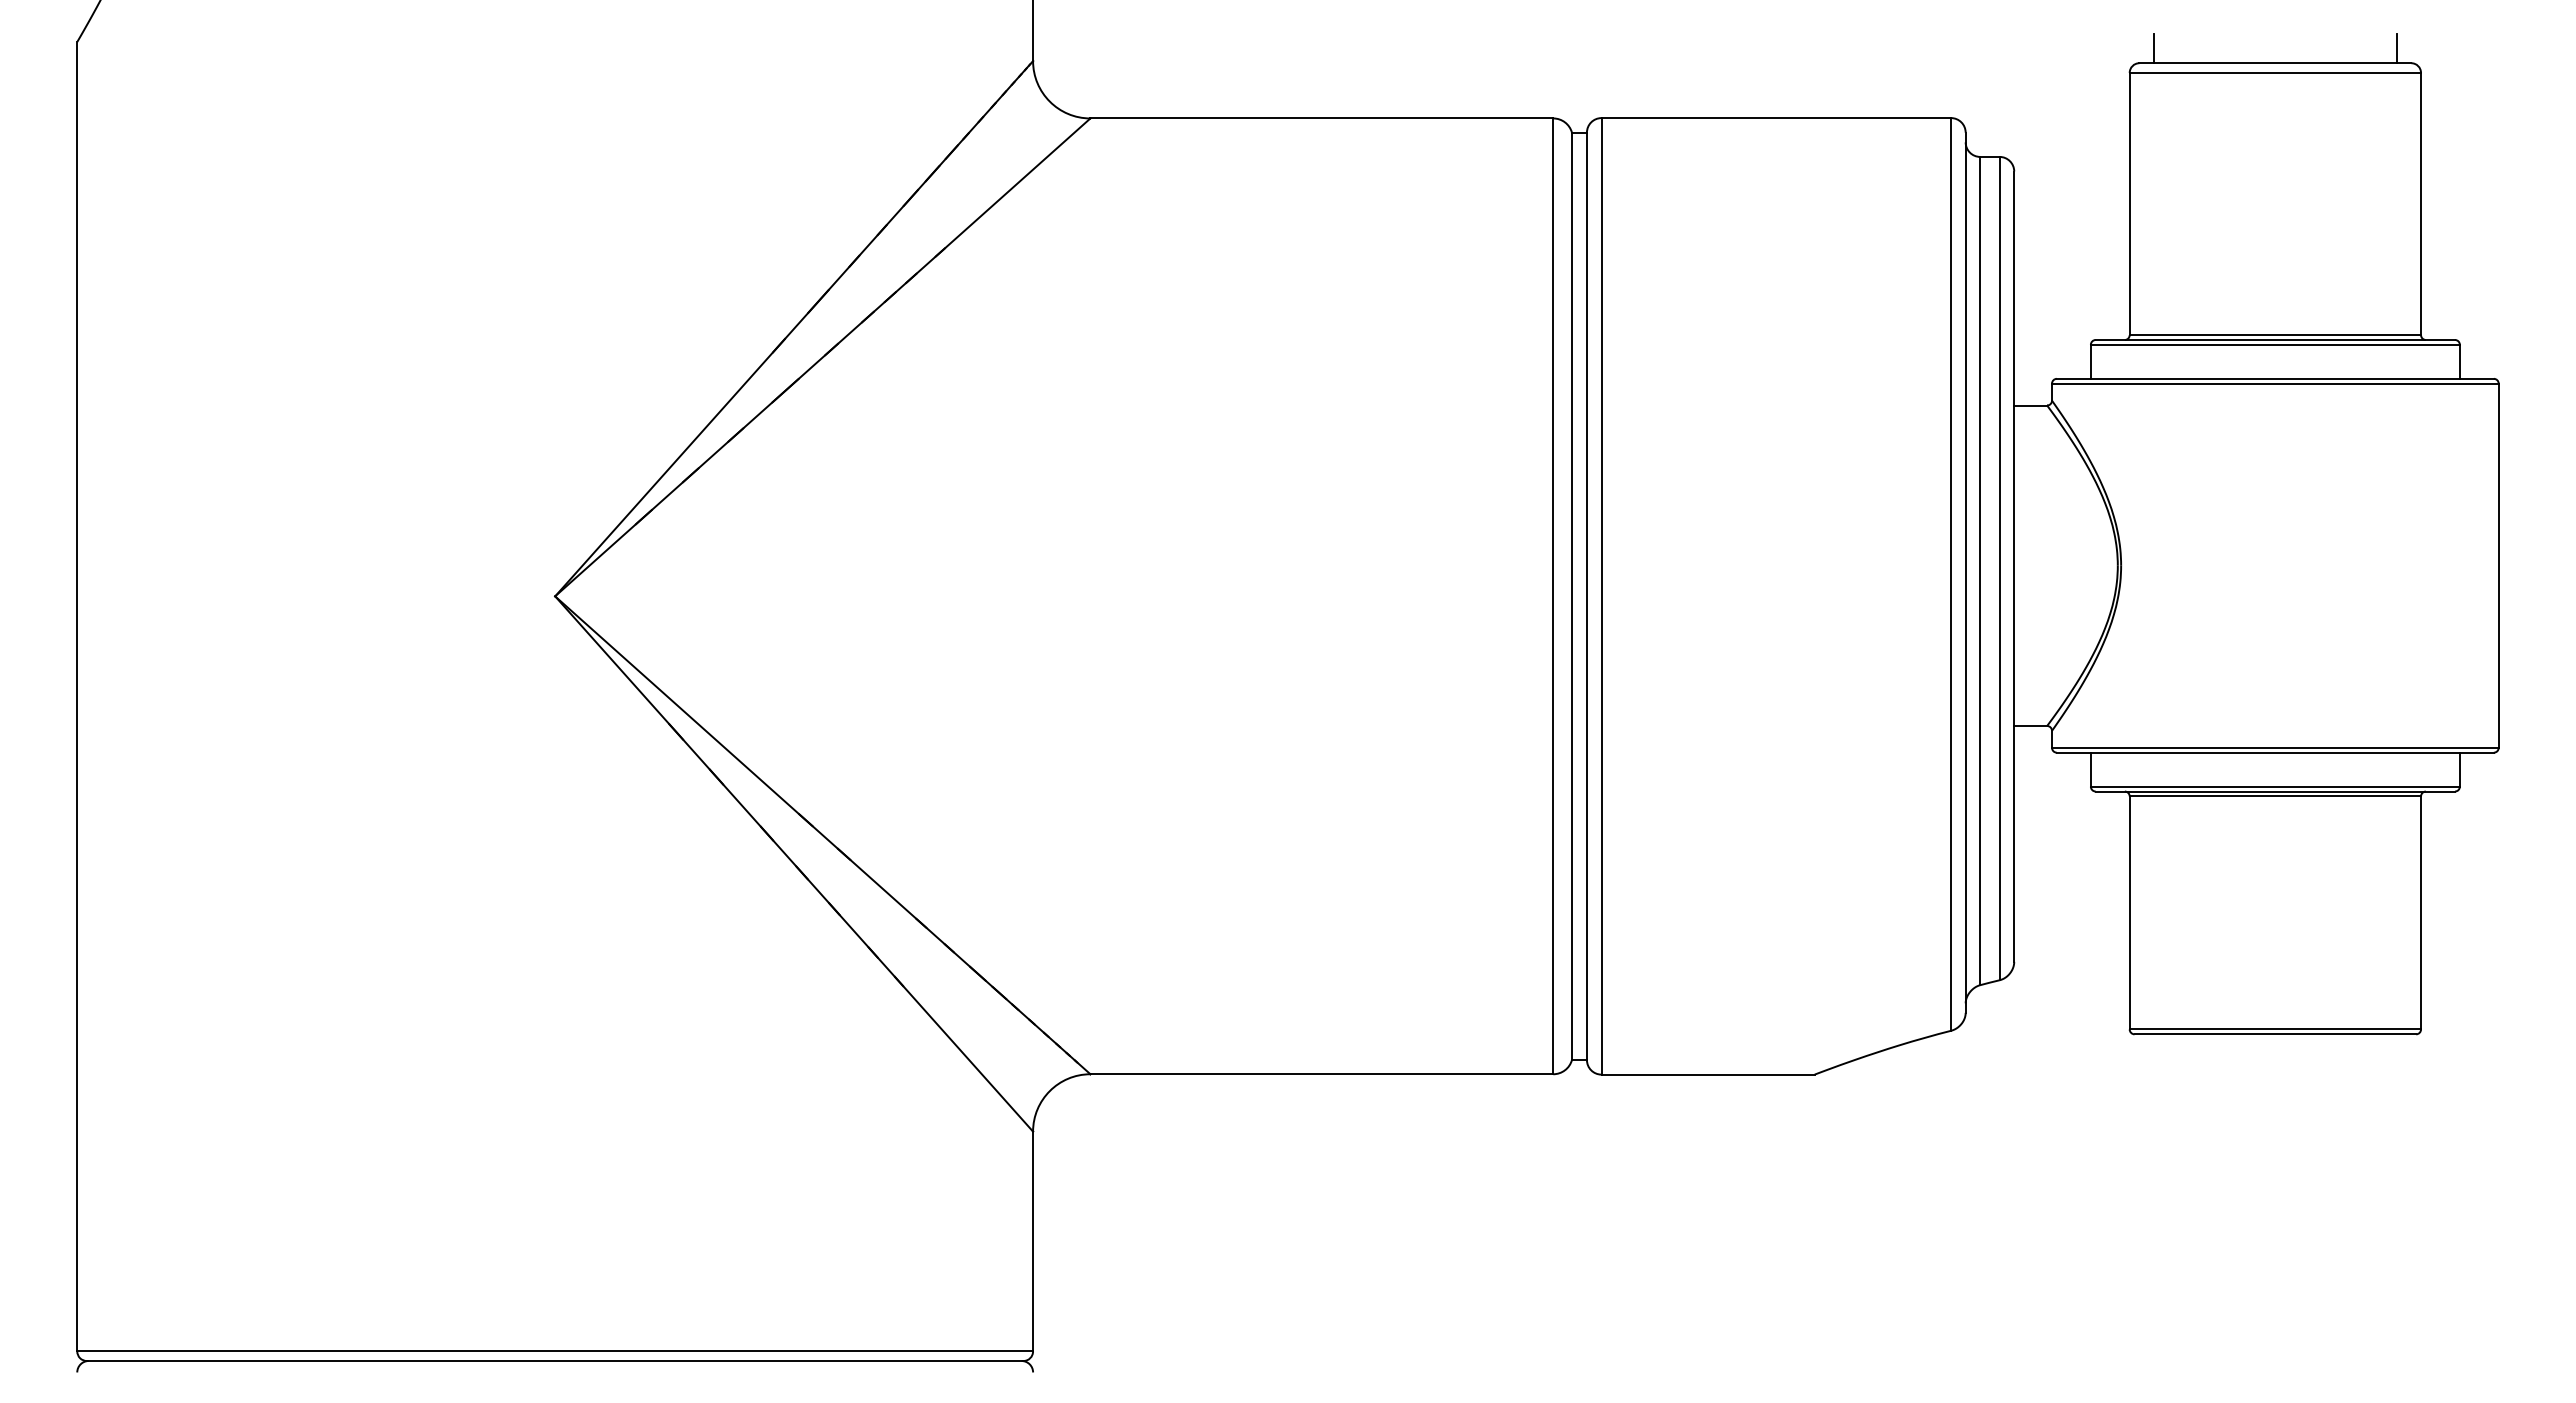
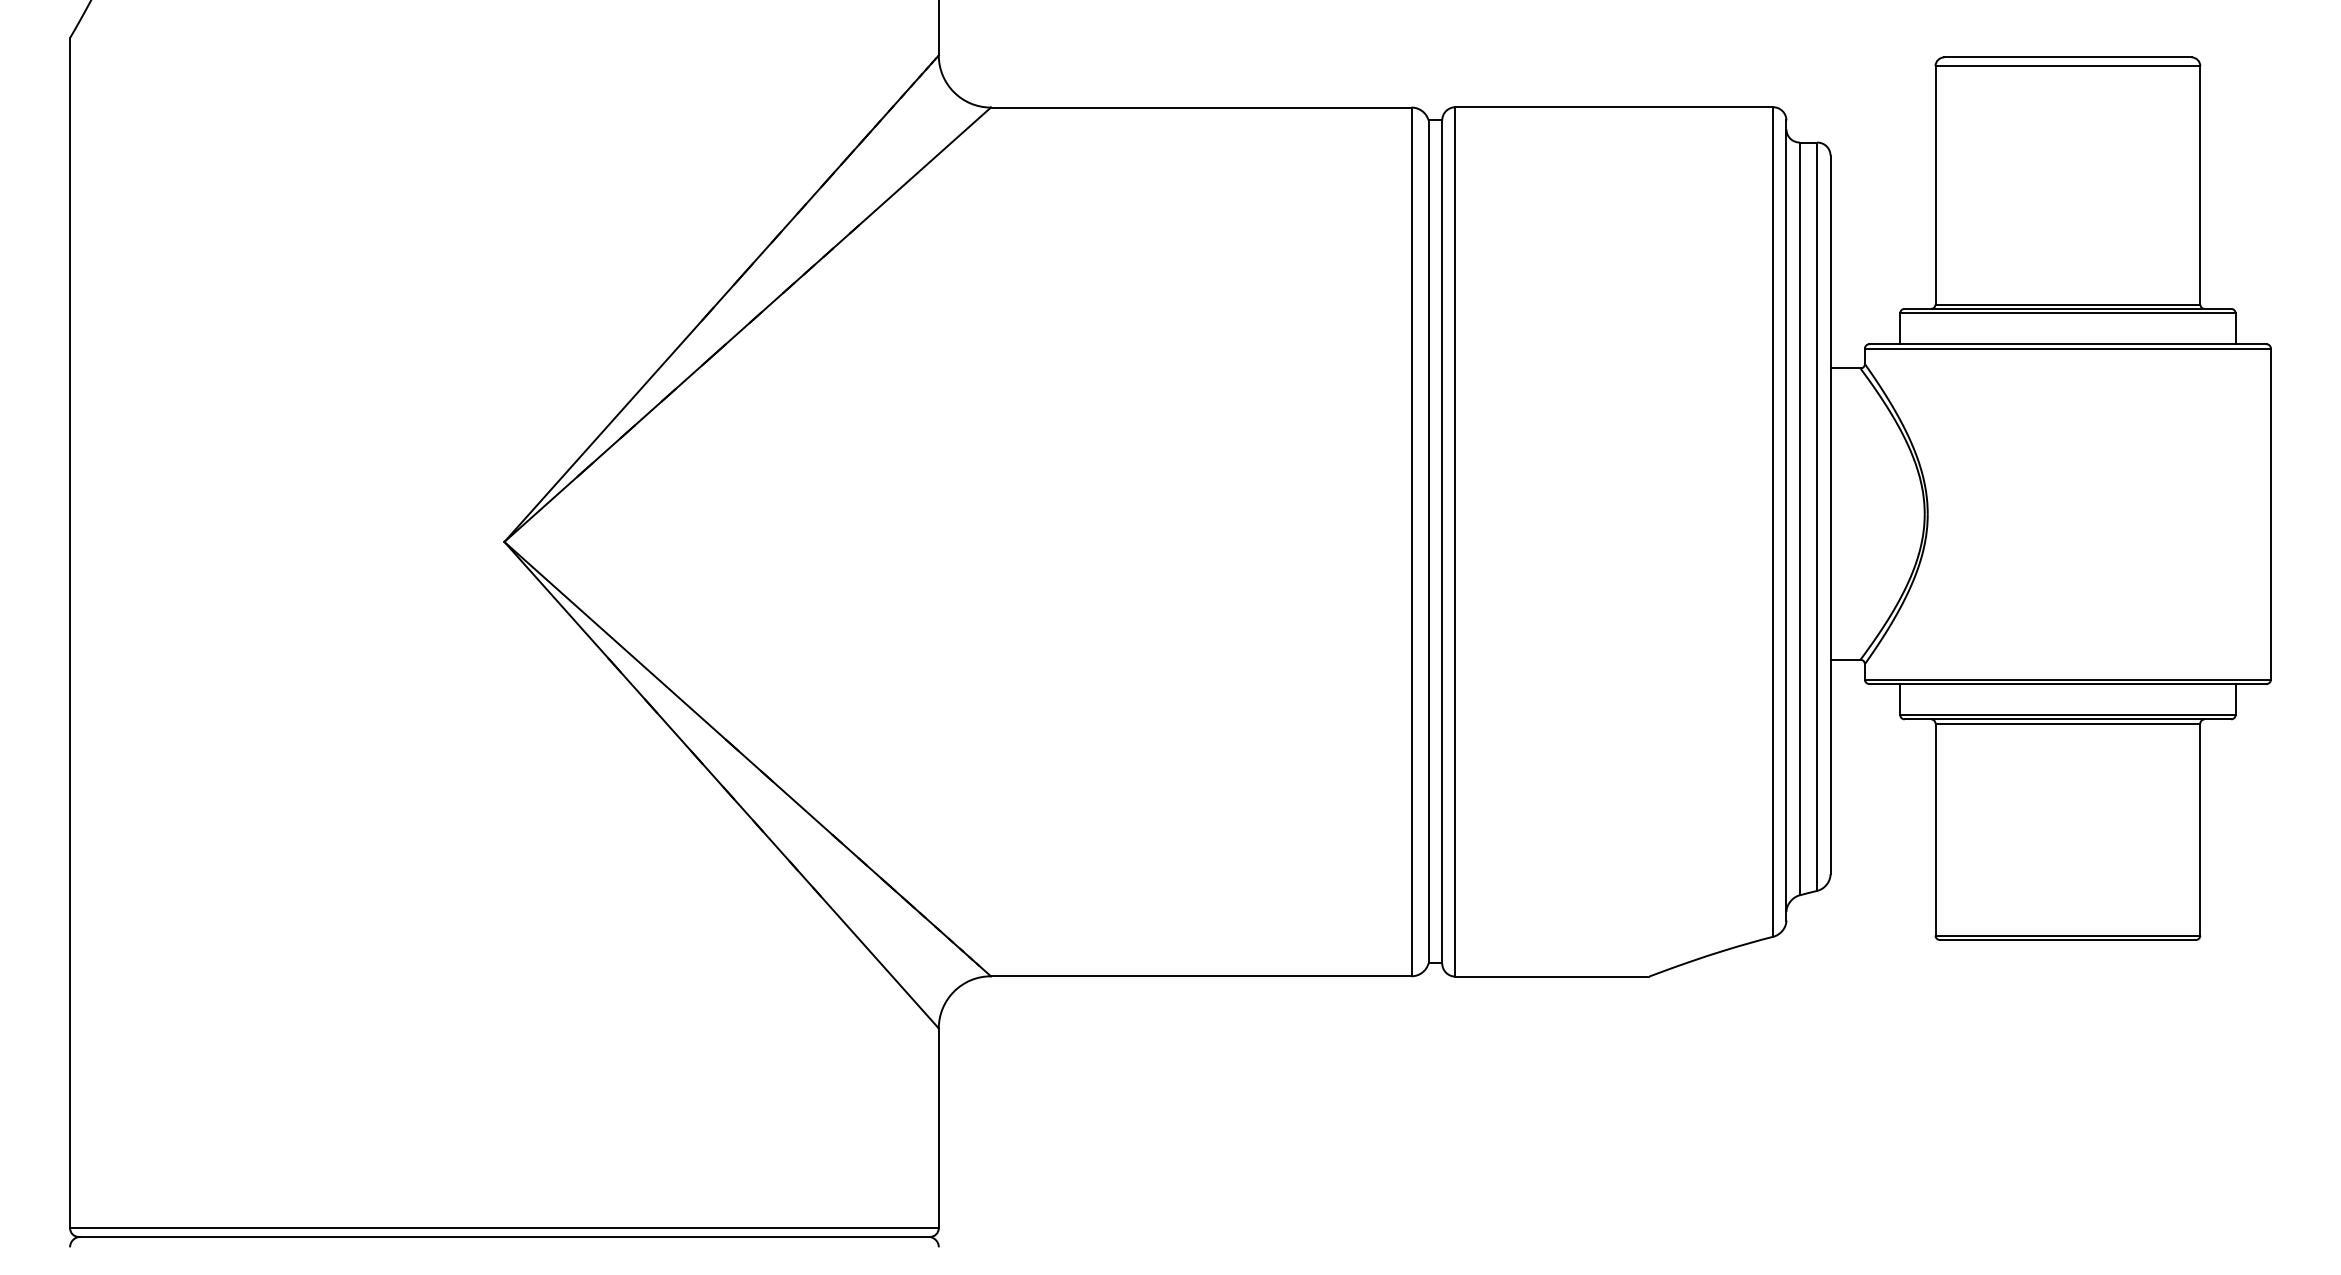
line: (2153, 48) -> (1957, 43), removed
line: (2396, 48) -> (2178, 43), removed

